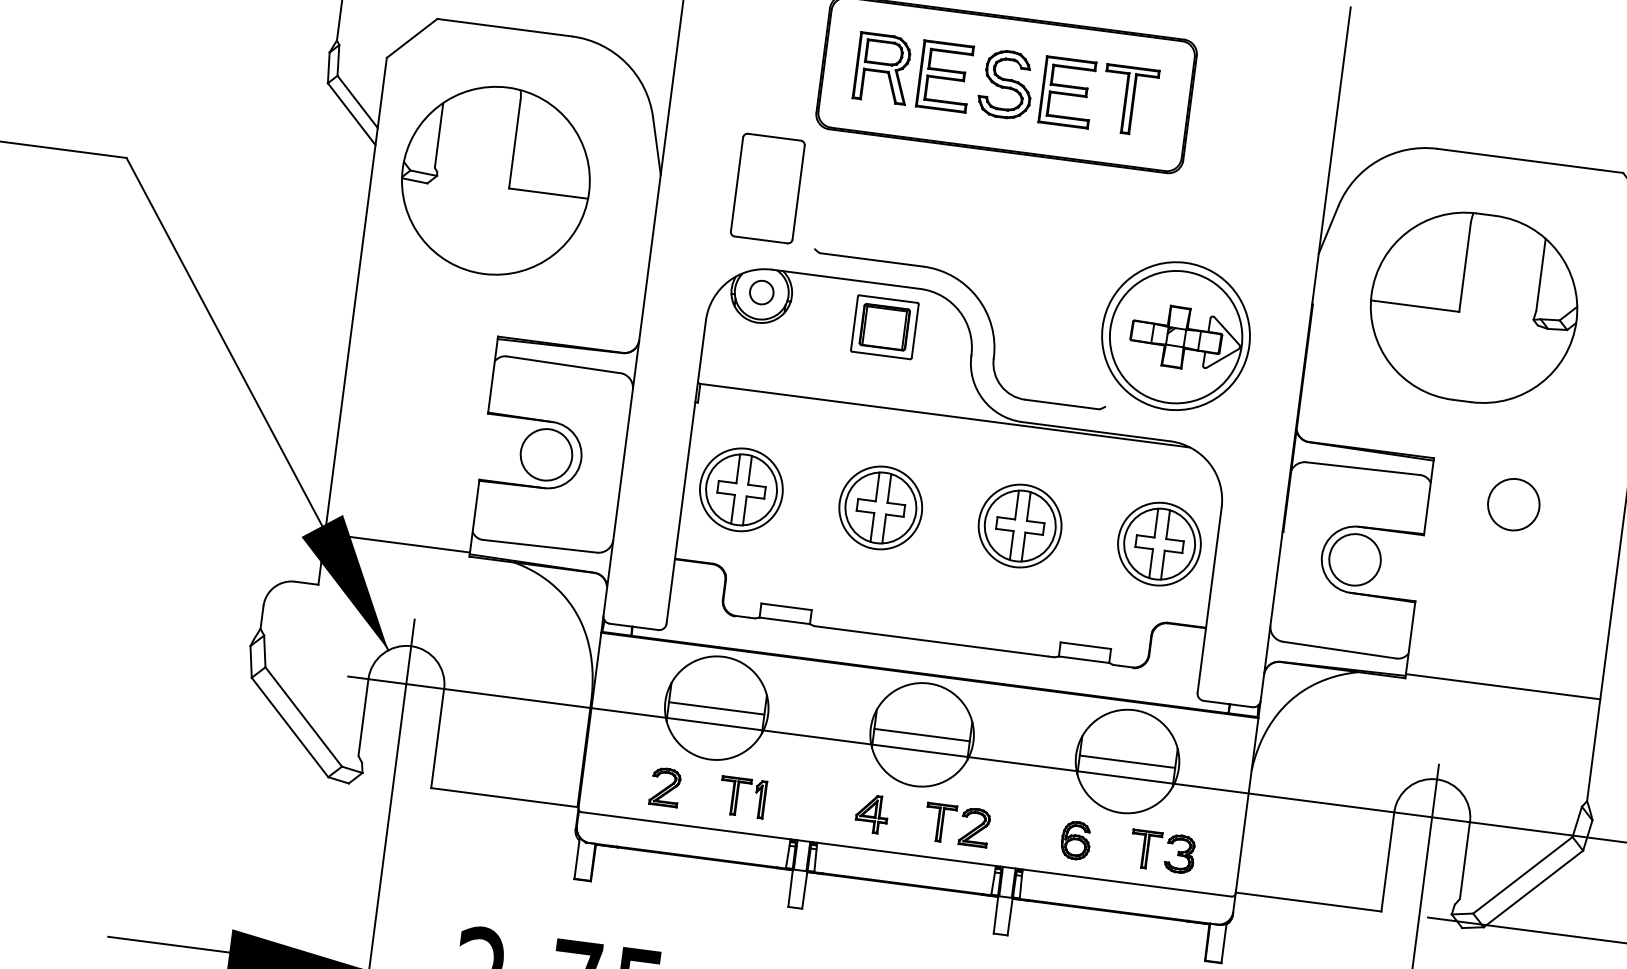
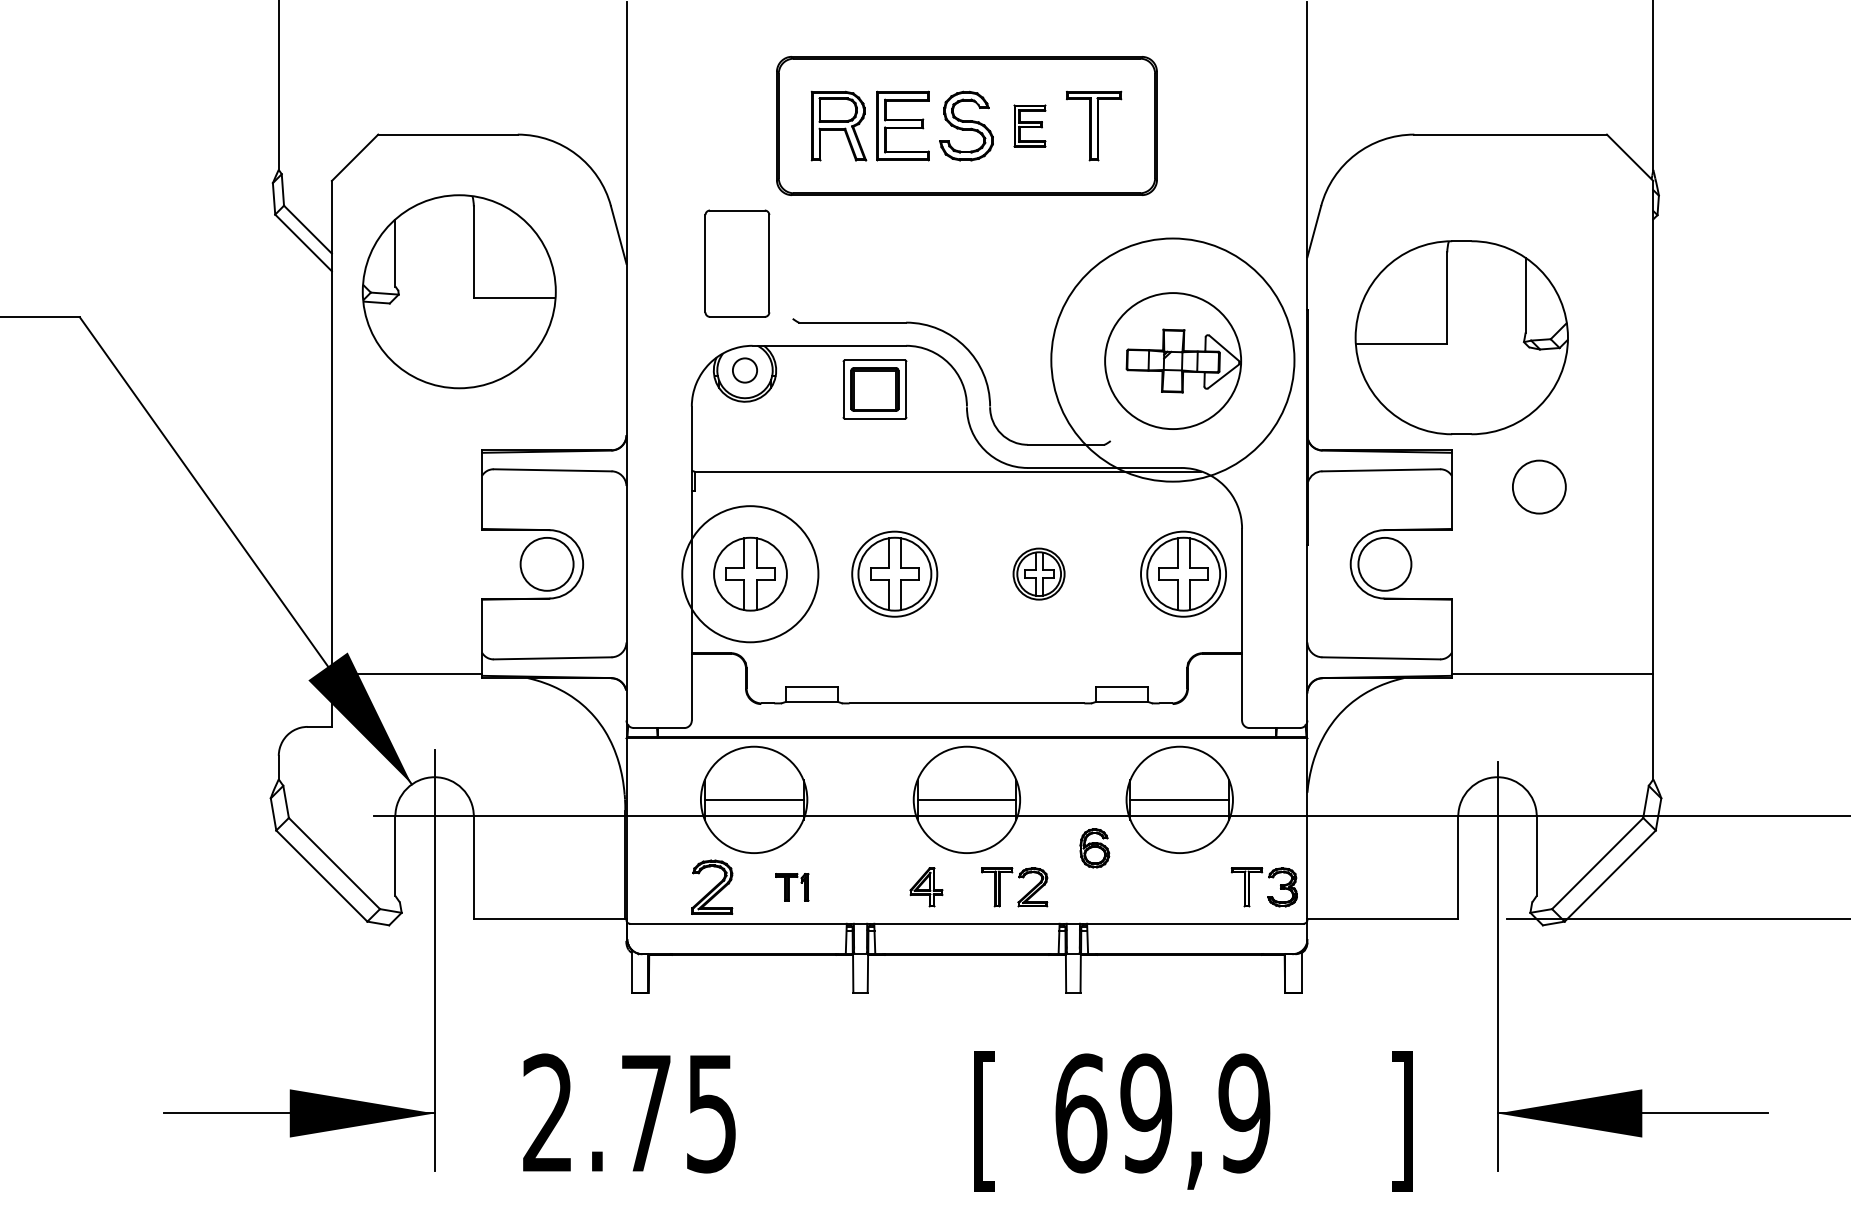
part: (1067, 91) -> (1029, 125), size x0.6
part: (1473, 307) -> (1461, 337), moved
circle: (1175, 336) -> (1172, 360), size x1.6
circle: (740, 489) -> (749, 573), size x1.6
part: (1019, 525) -> (1038, 573), size x0.6
part: (664, 787) -> (711, 887), size x1.4
part: (742, 797) -> (792, 887), size x0.7
part: (1075, 840) -> (1094, 848), moved
part: (1164, 861) -> (1267, 896), moved

